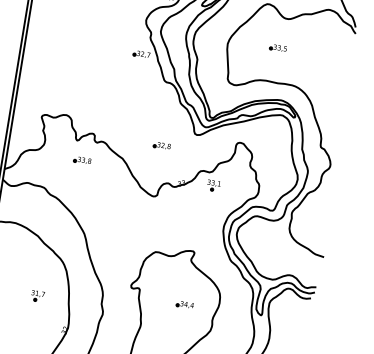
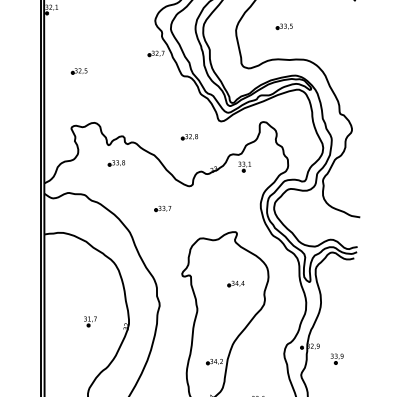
part: (58, 59) -> (78, 71), added
part: (121, 215) -> (162, 209), added
part: (37, 296) -> (90, 321), moved

